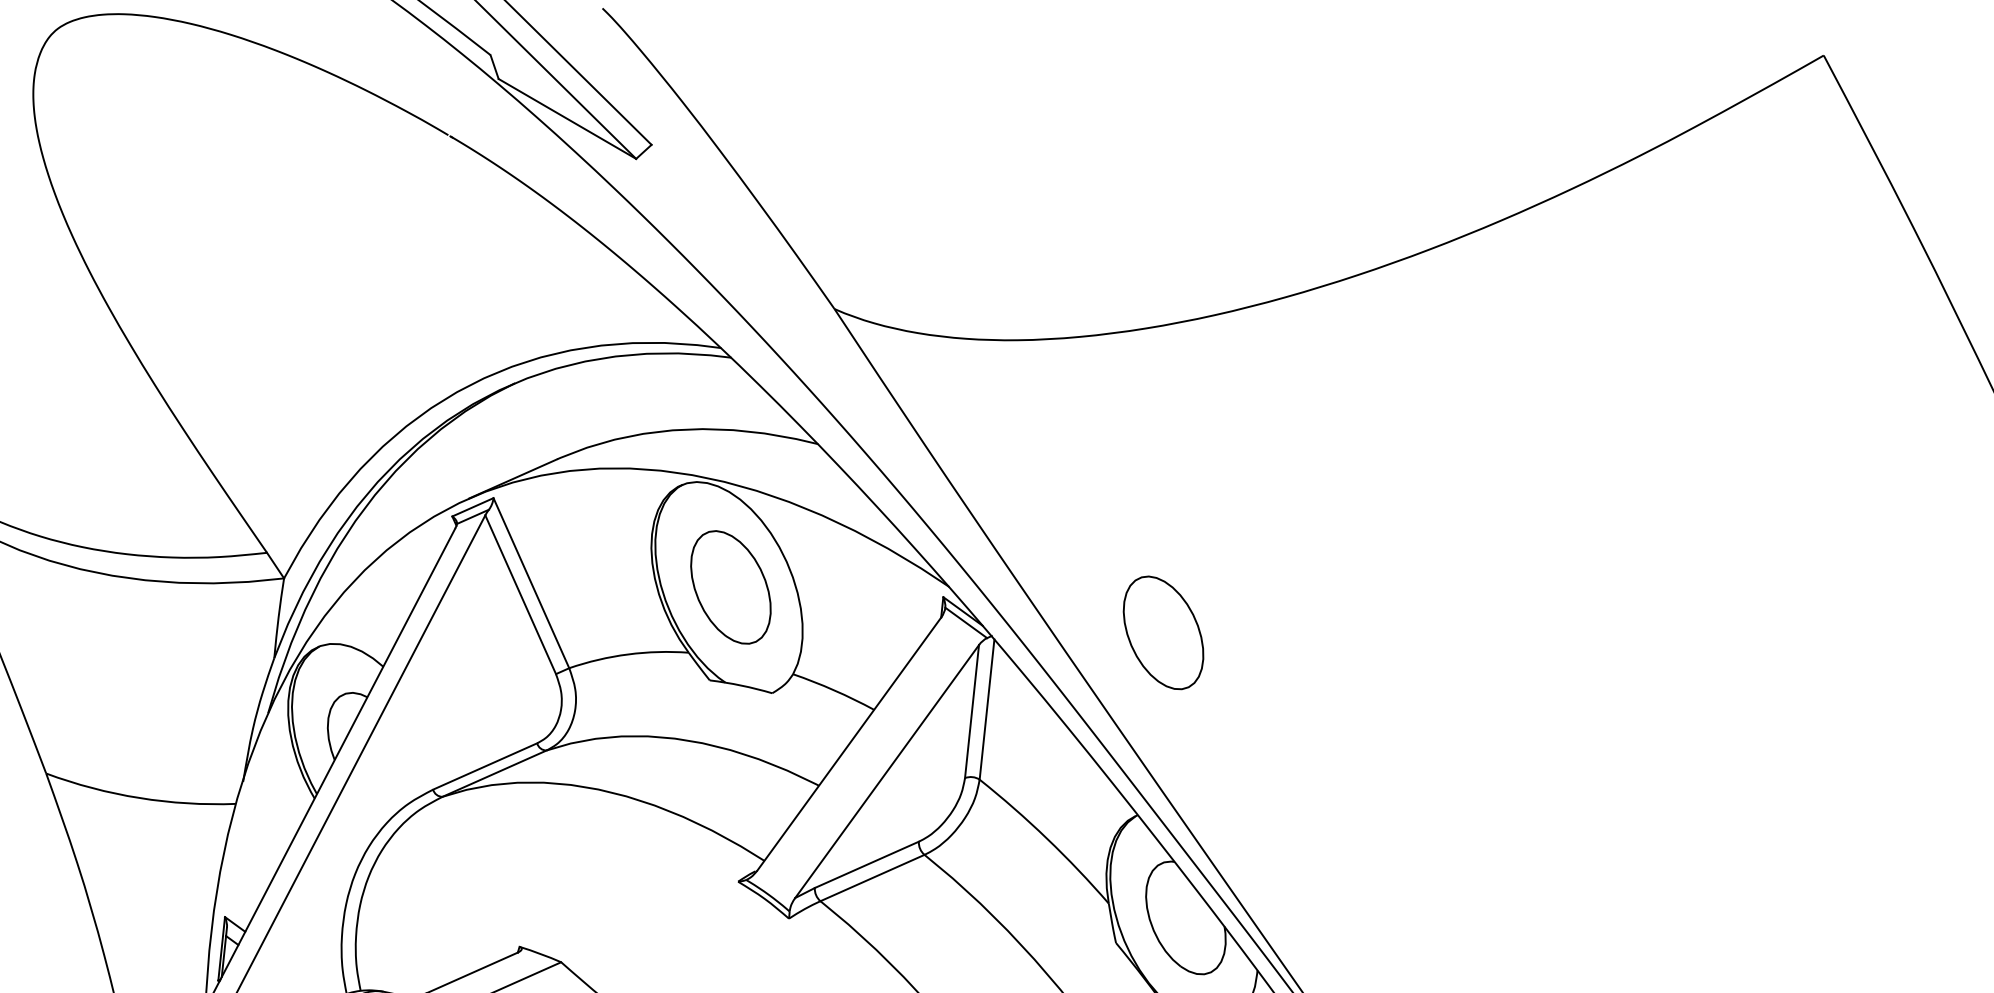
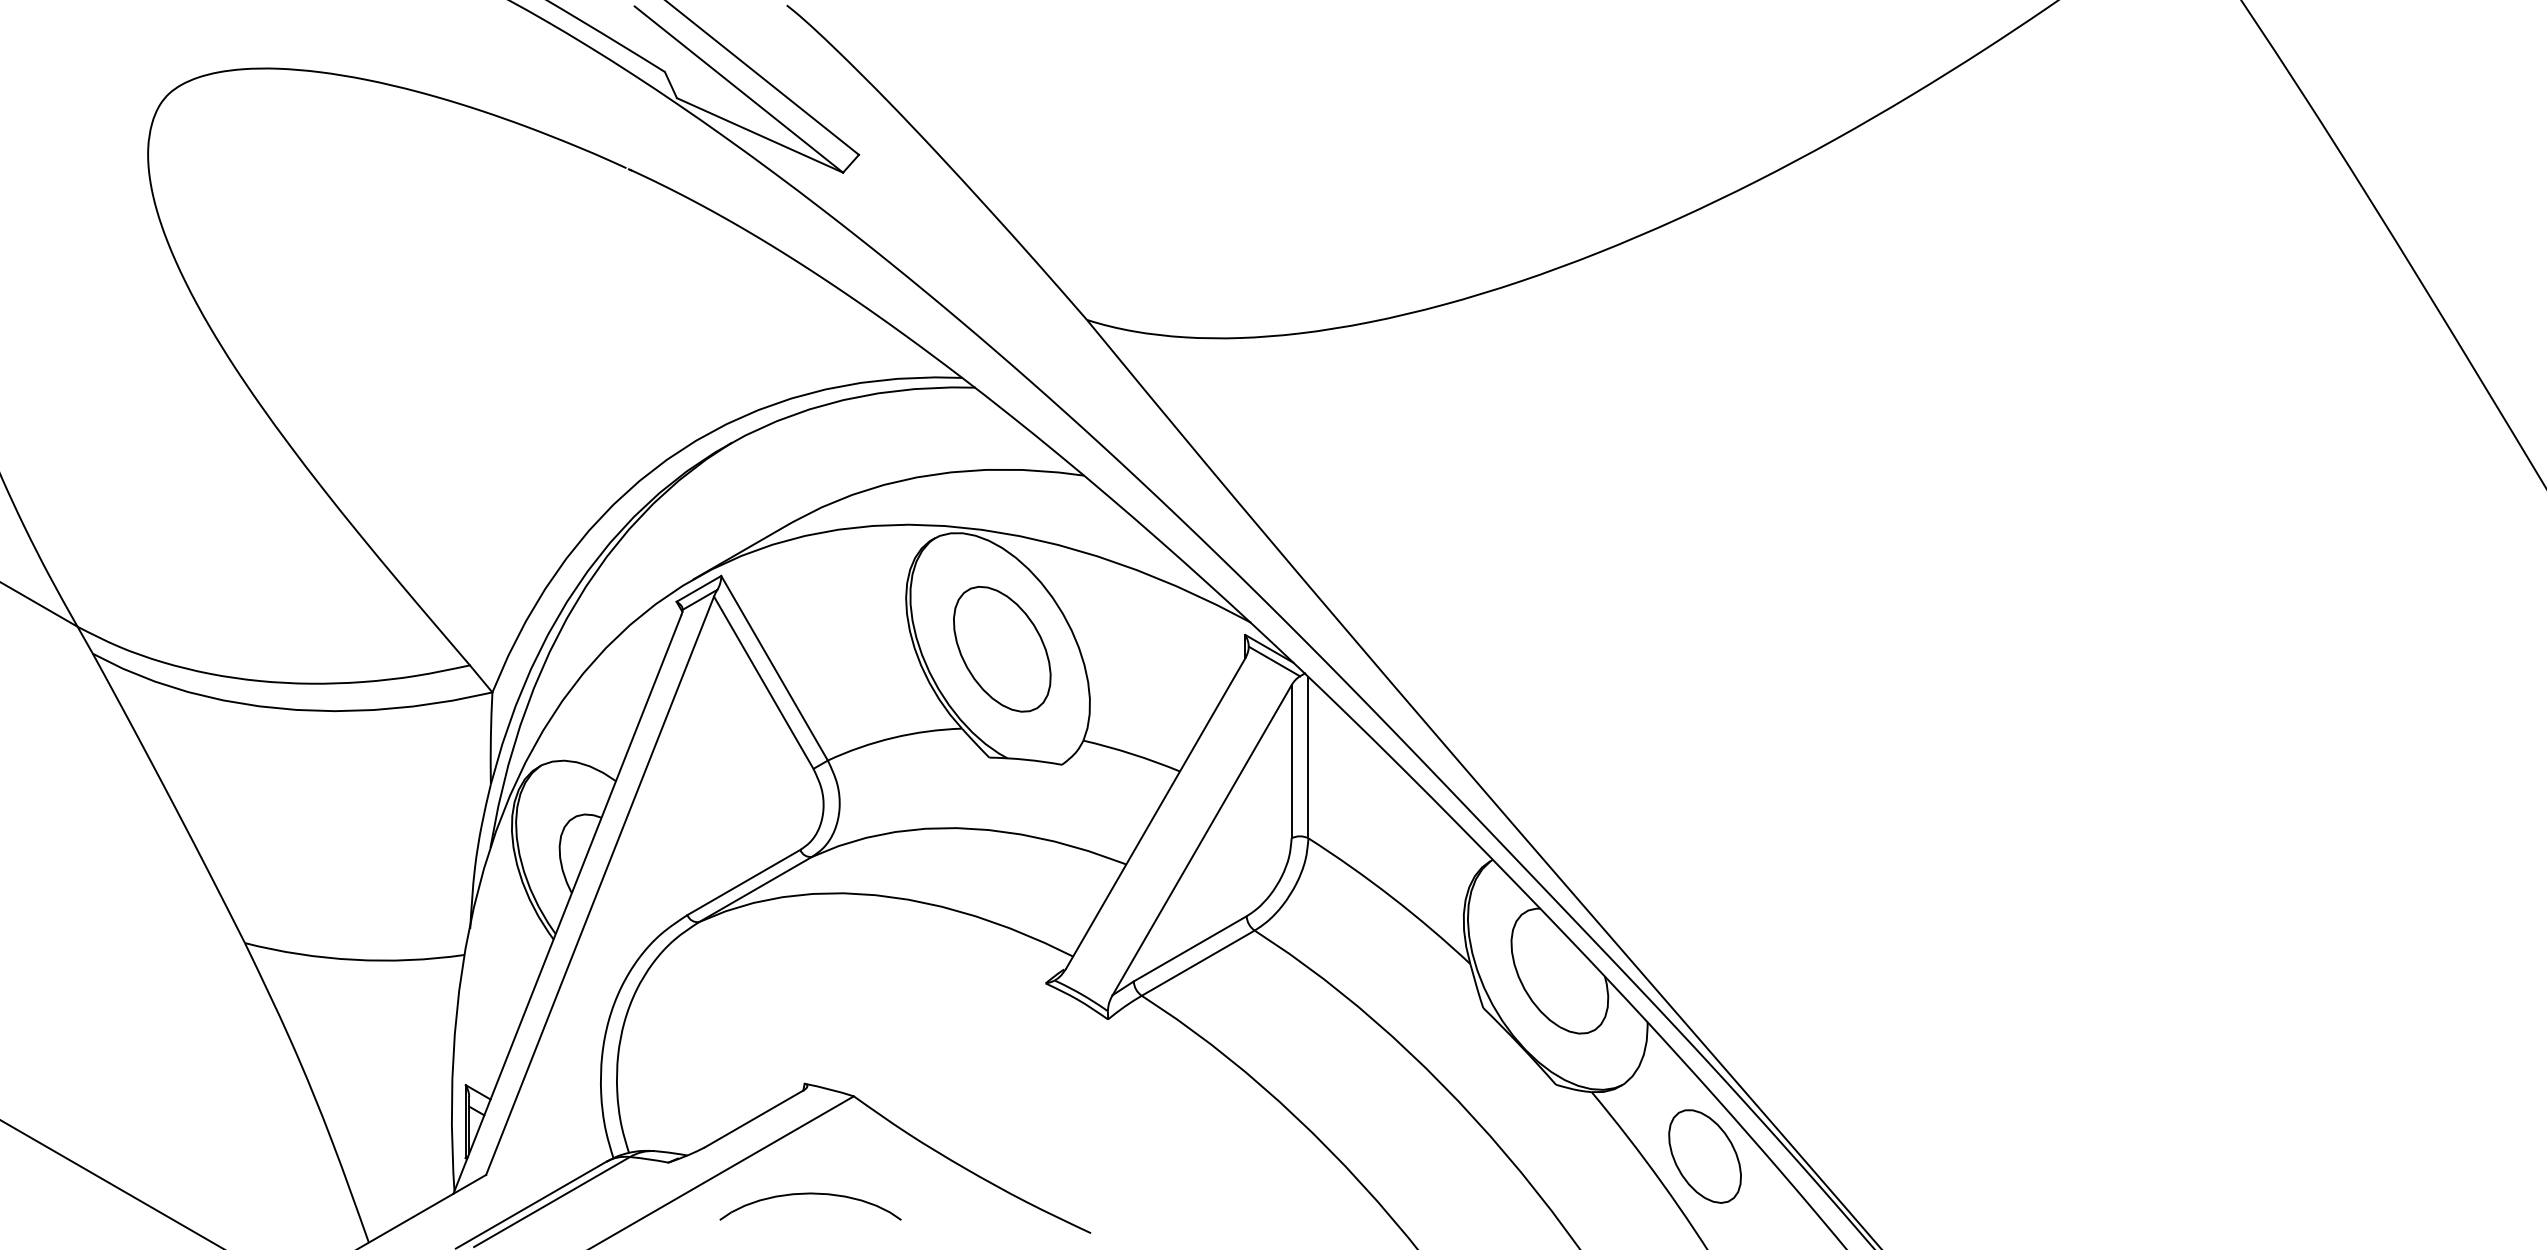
part: (1163, 633) -> (1500, 649), removed

